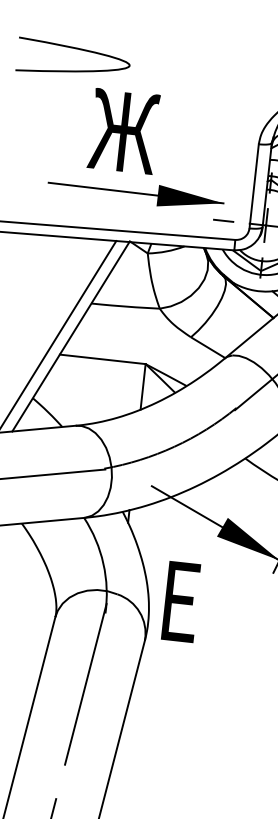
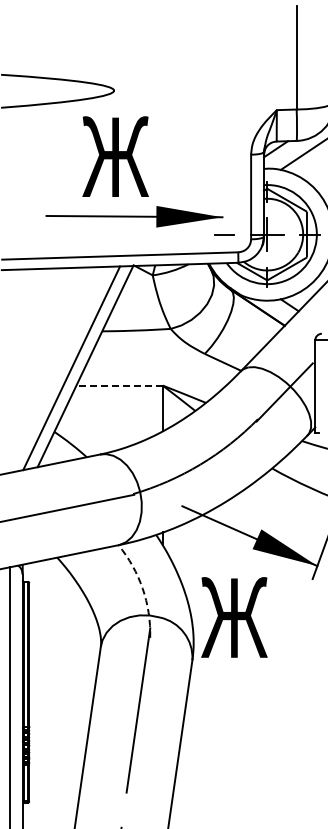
line: (102, 359) -> (119, 385), solid -> dashed
arc: (103, 563) -> (142, 588), solid -> dashed
text: (191, 602) -> (234, 617), Е -> Ж

